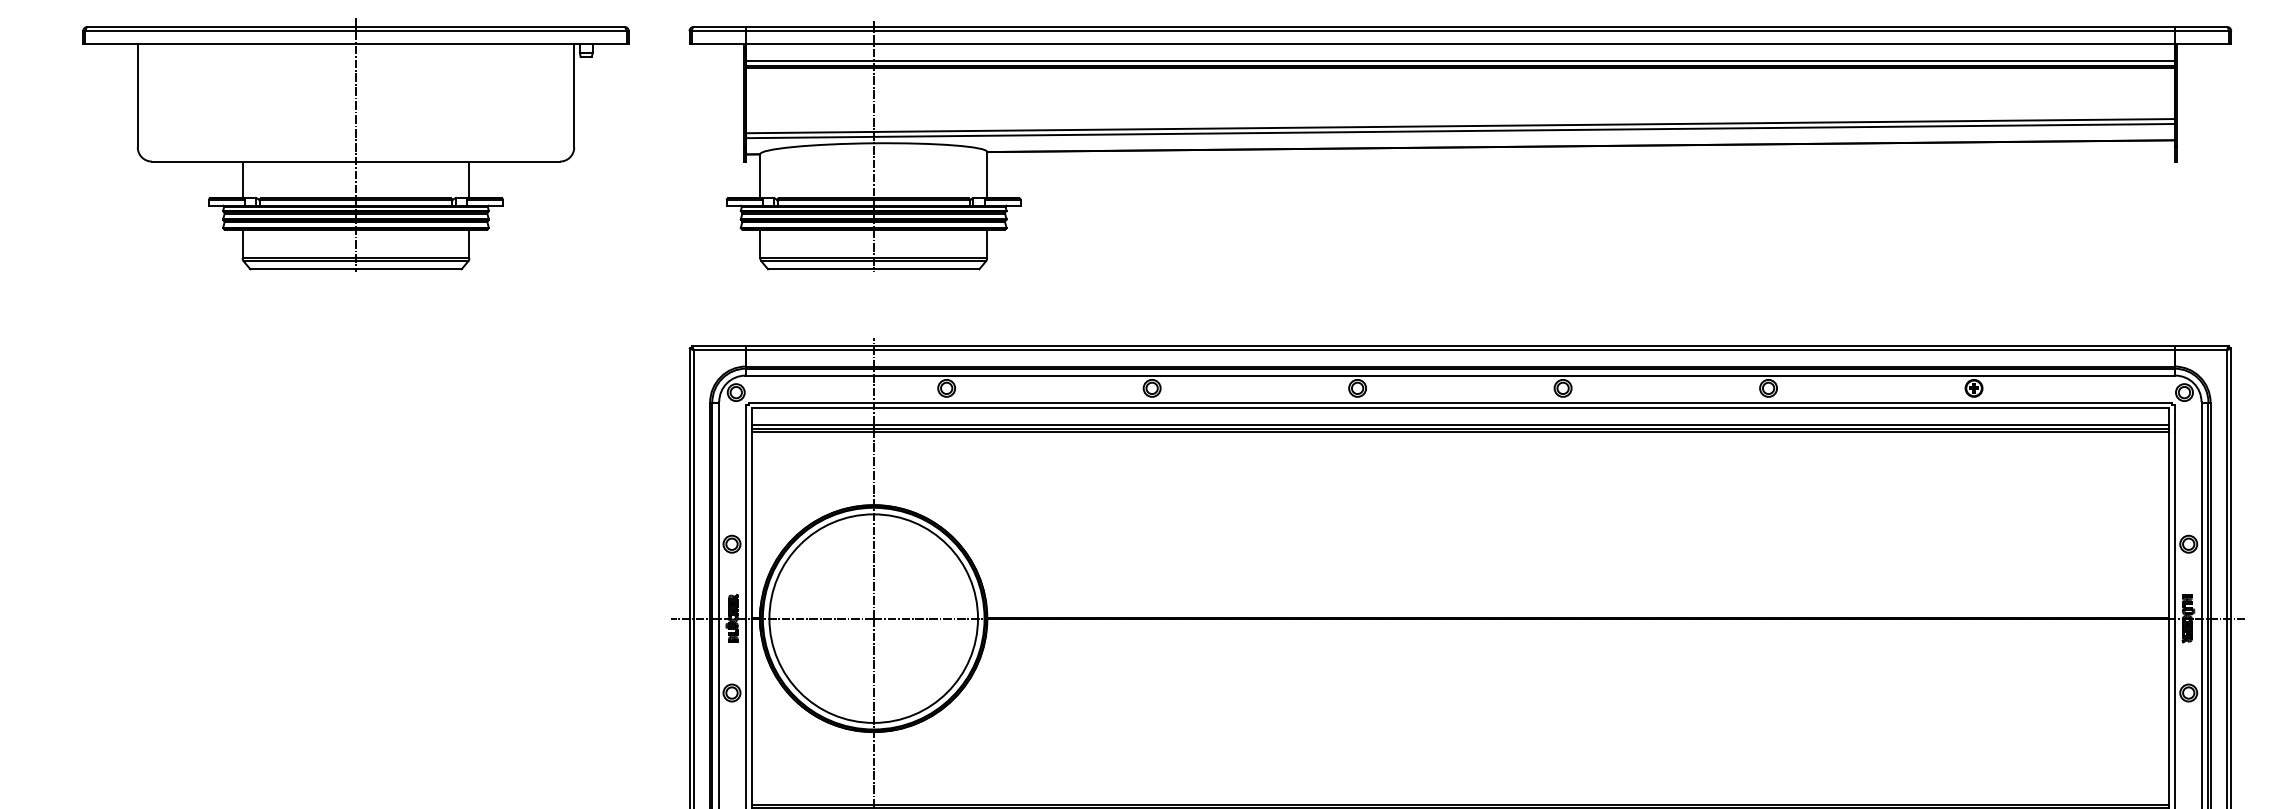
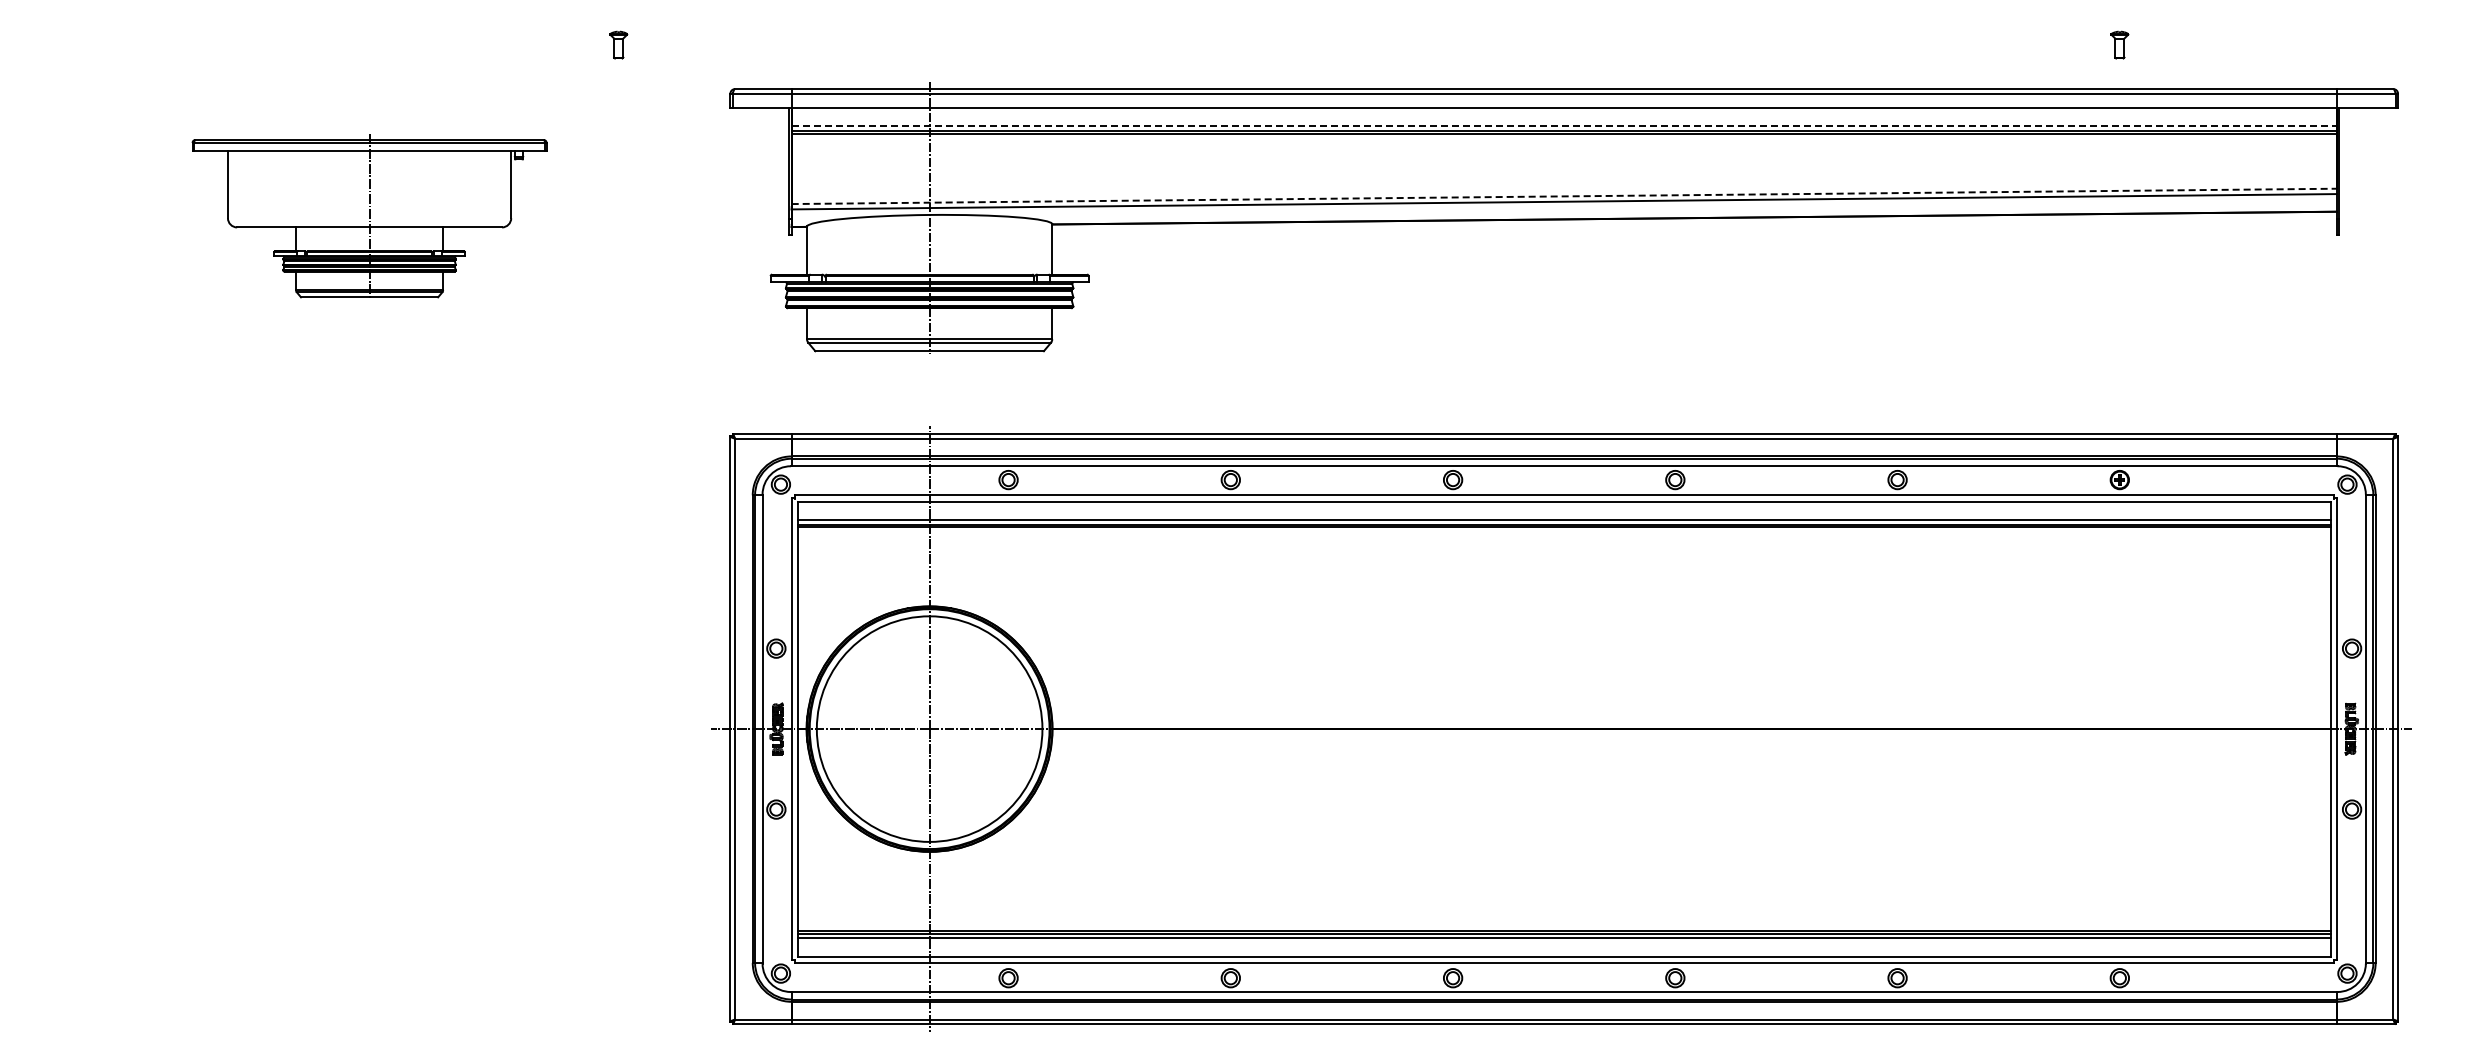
line: (1460, 60) -> (1564, 125), solid -> dashed
line: (1460, 126) -> (1564, 196), solid -> dashed
part: (355, 144) -> (369, 216), size x0.6

